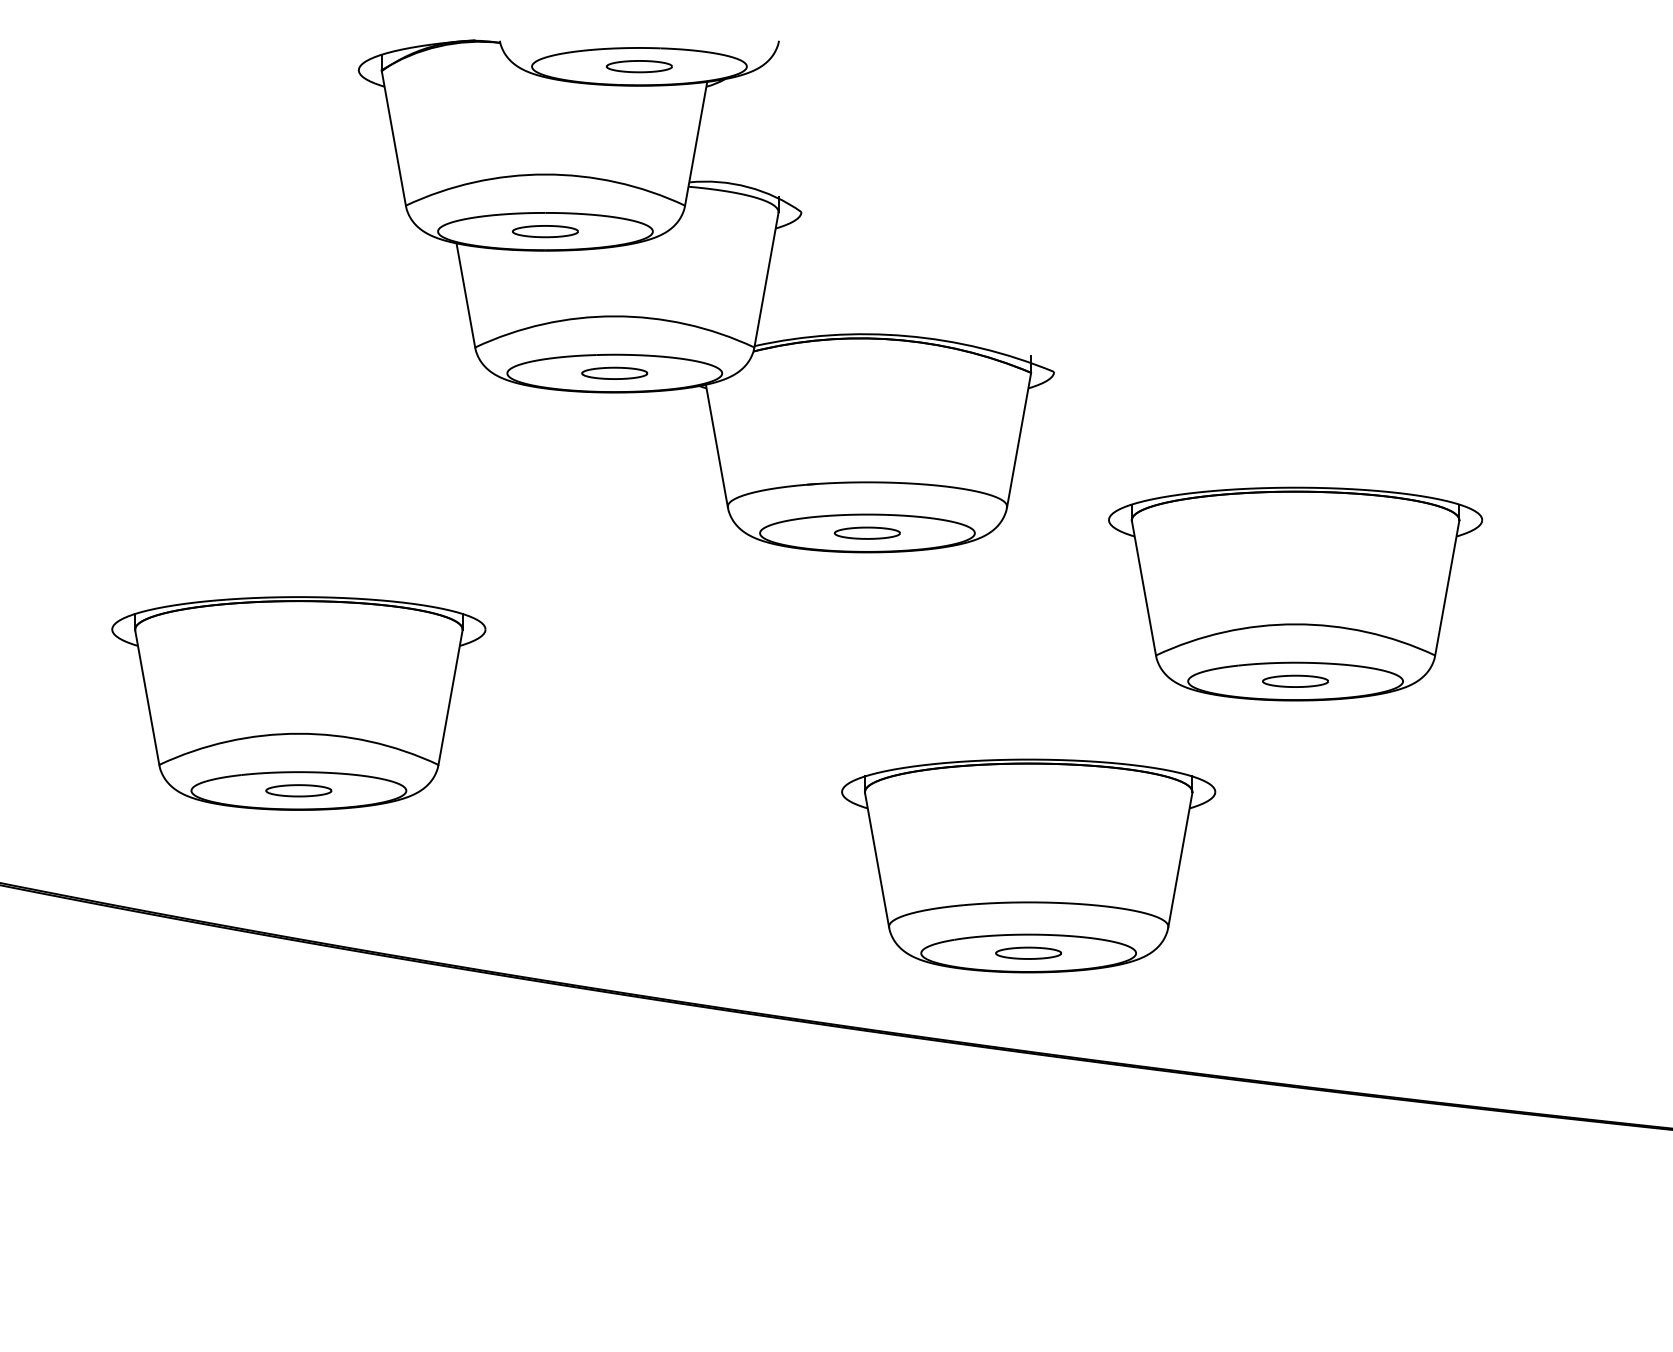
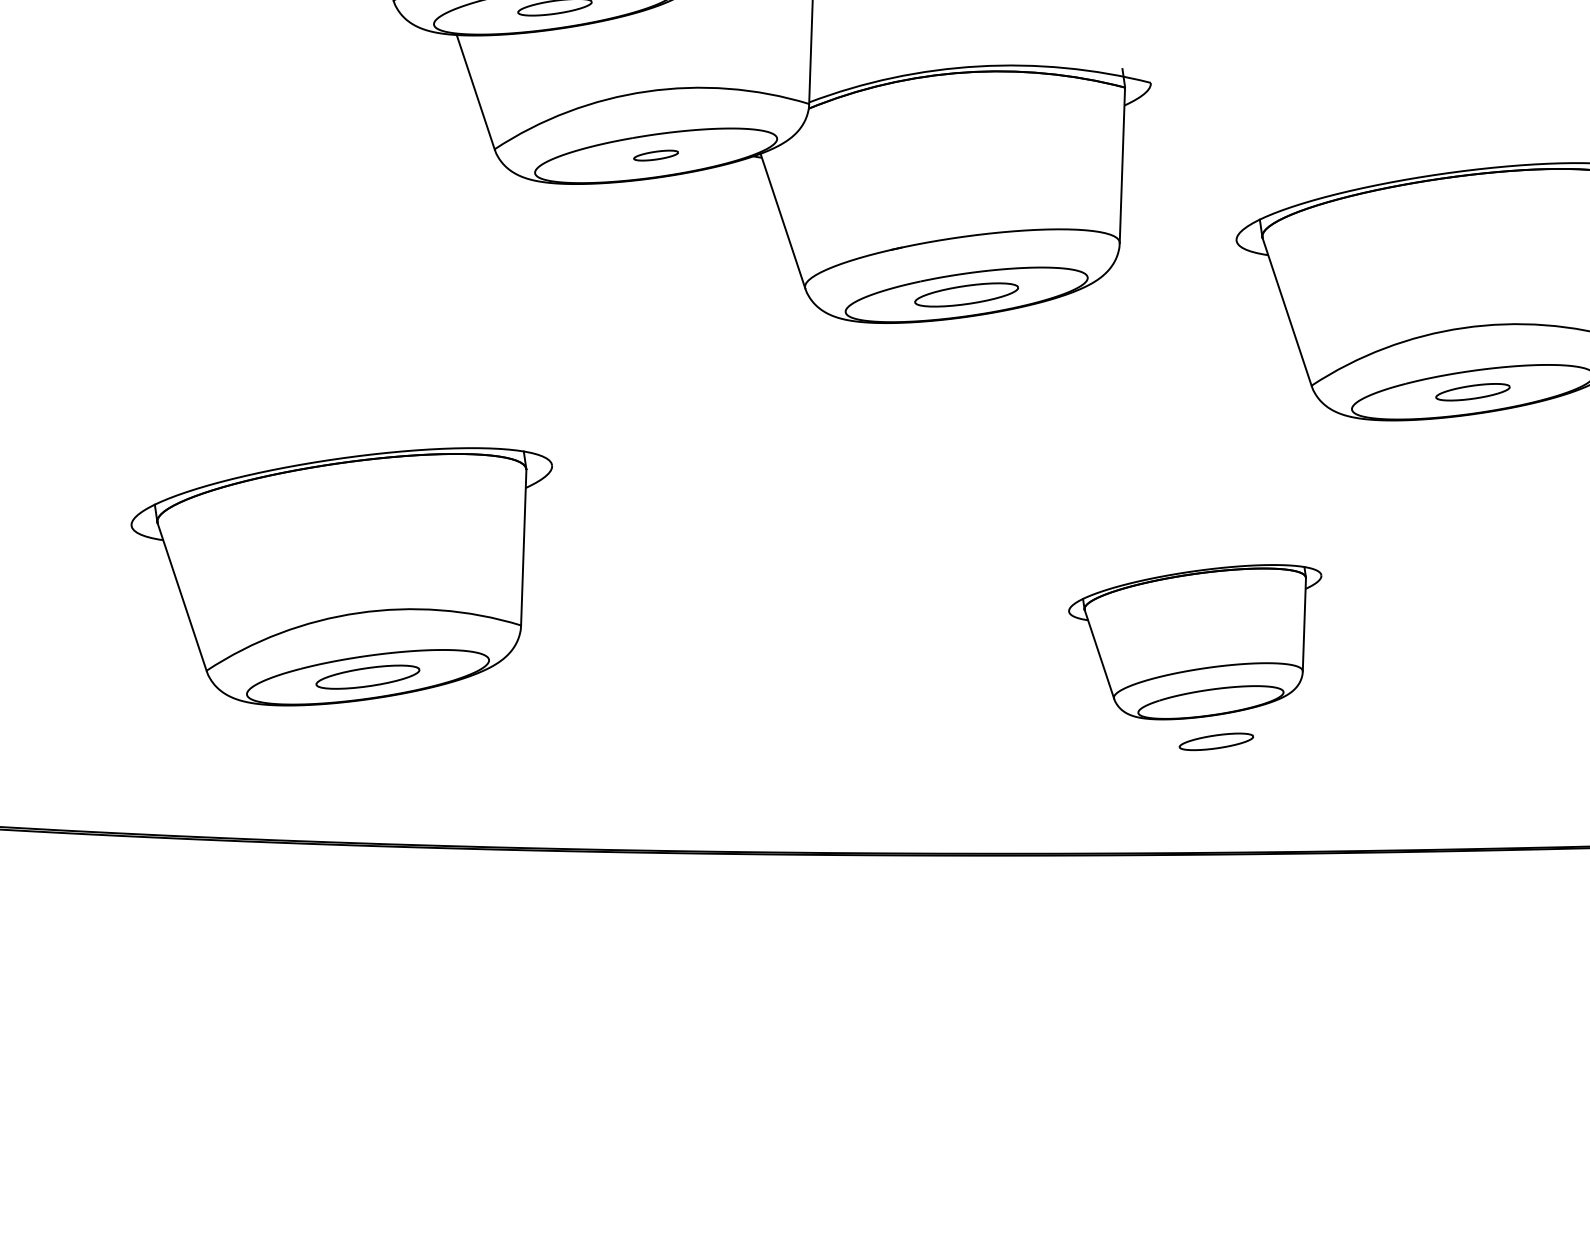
part: (614, 372) -> (655, 154), size x0.6
part: (867, 532) -> (966, 294), size x1.4
part: (298, 790) -> (367, 677), size x1.4
part: (1028, 865) -> (1202, 642), size x0.6

